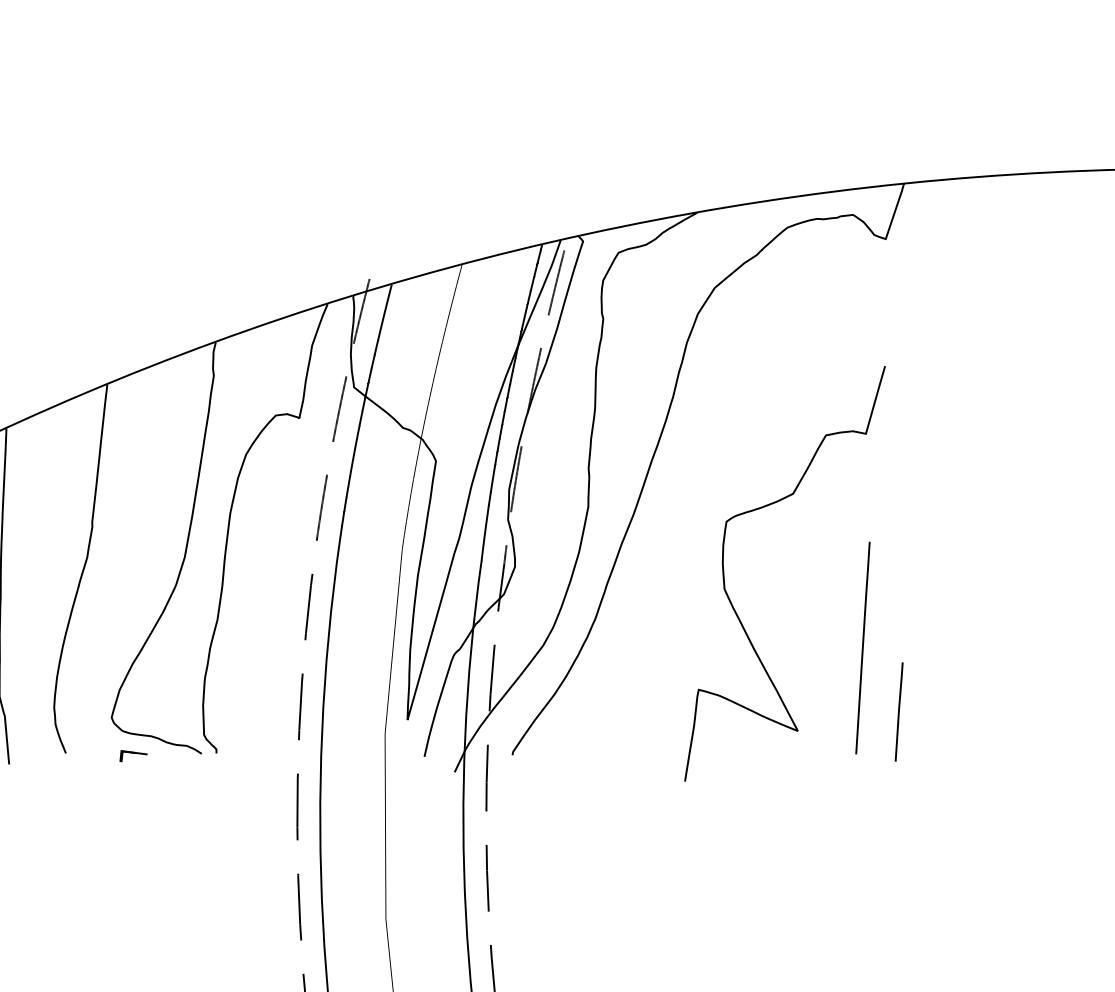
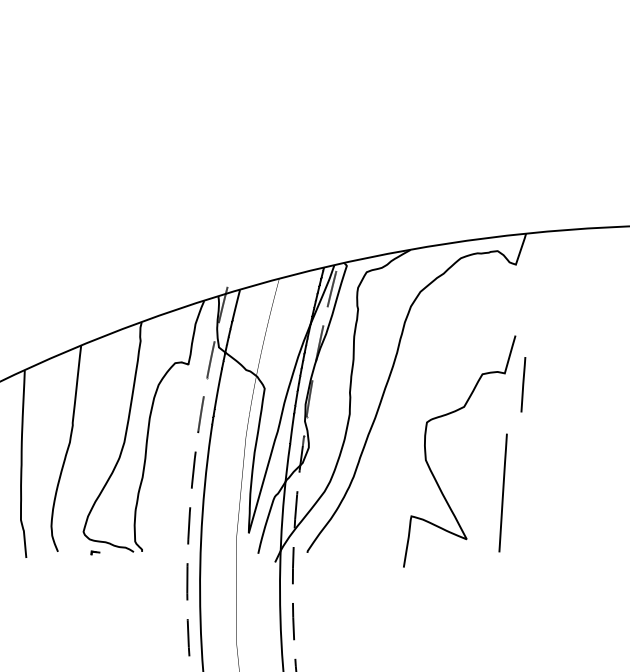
line: (899, 711) -> (523, 384), moved
part: (133, 754) -> (95, 552), size x0.6

